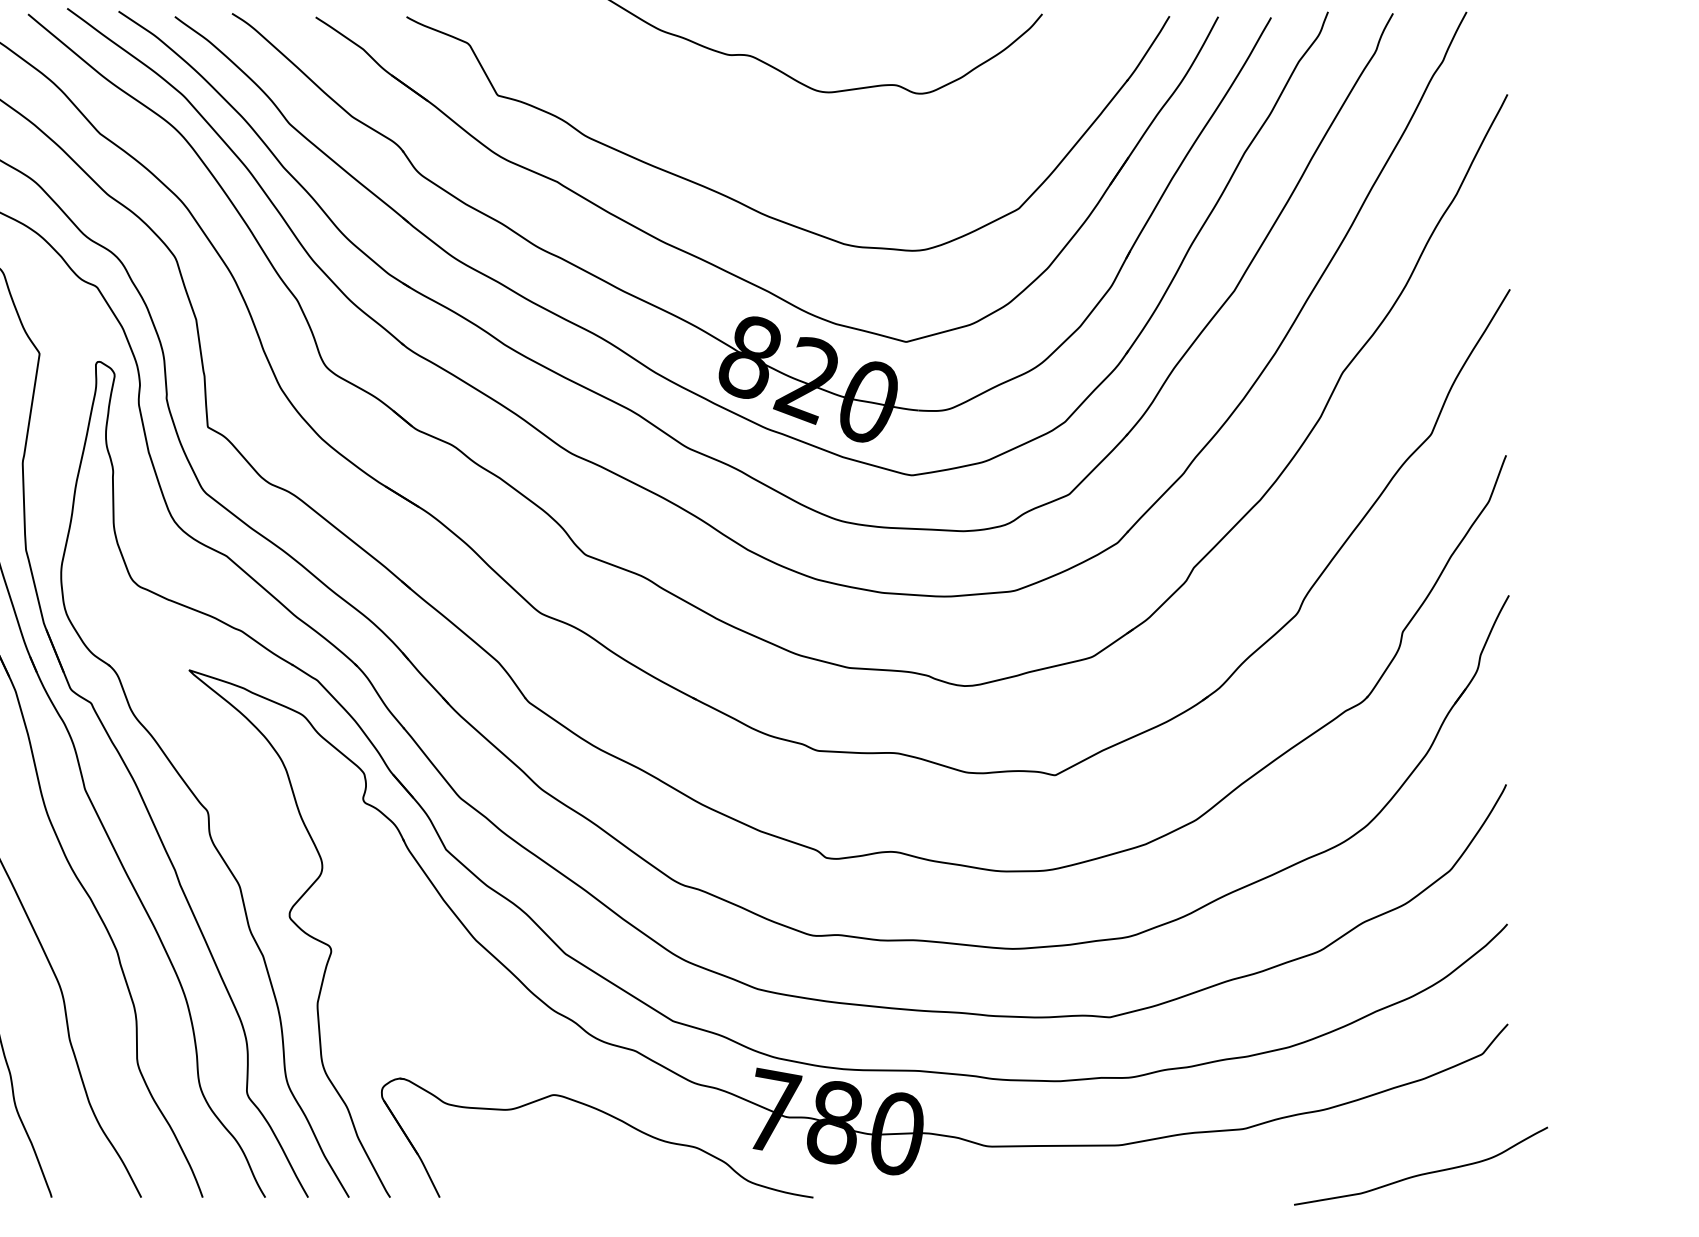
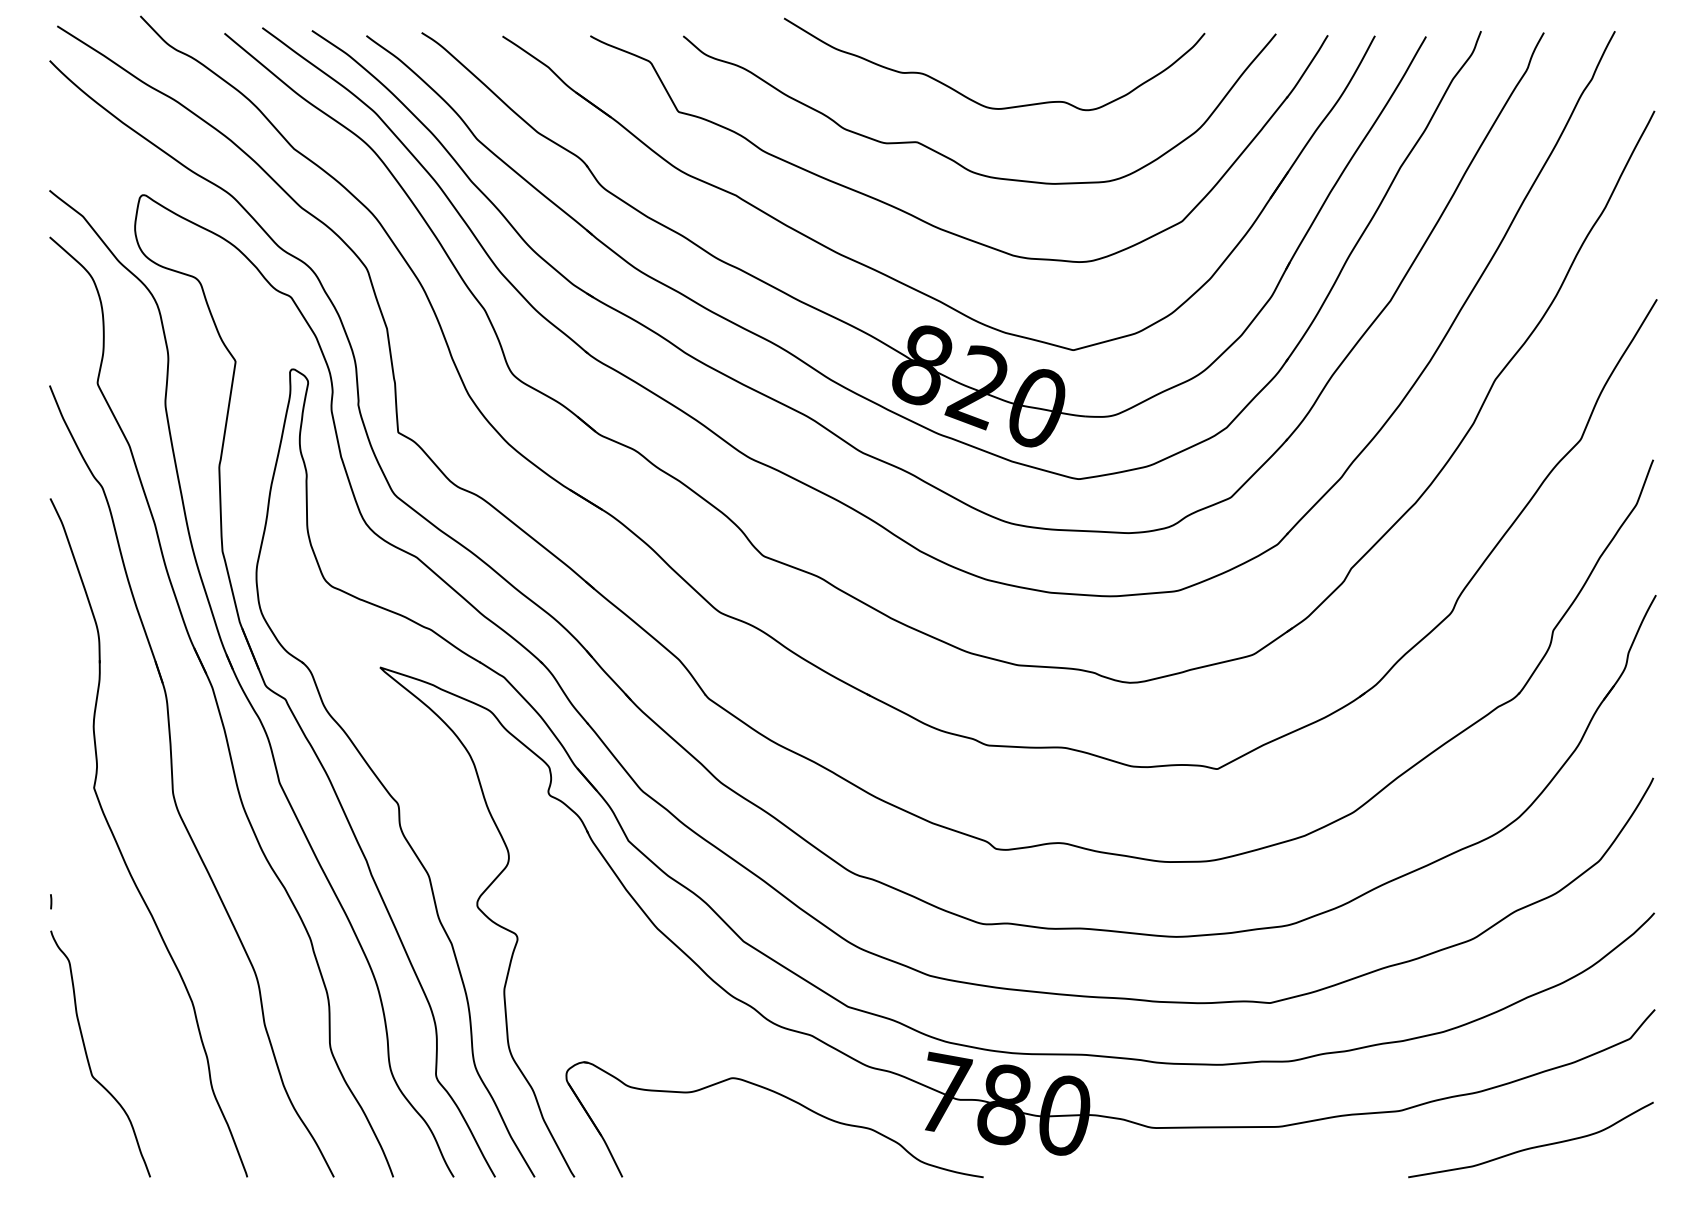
curve: (782, 144) -> (953, 159), added
curve: (1423, 1172) -> (1533, 1146), moved

